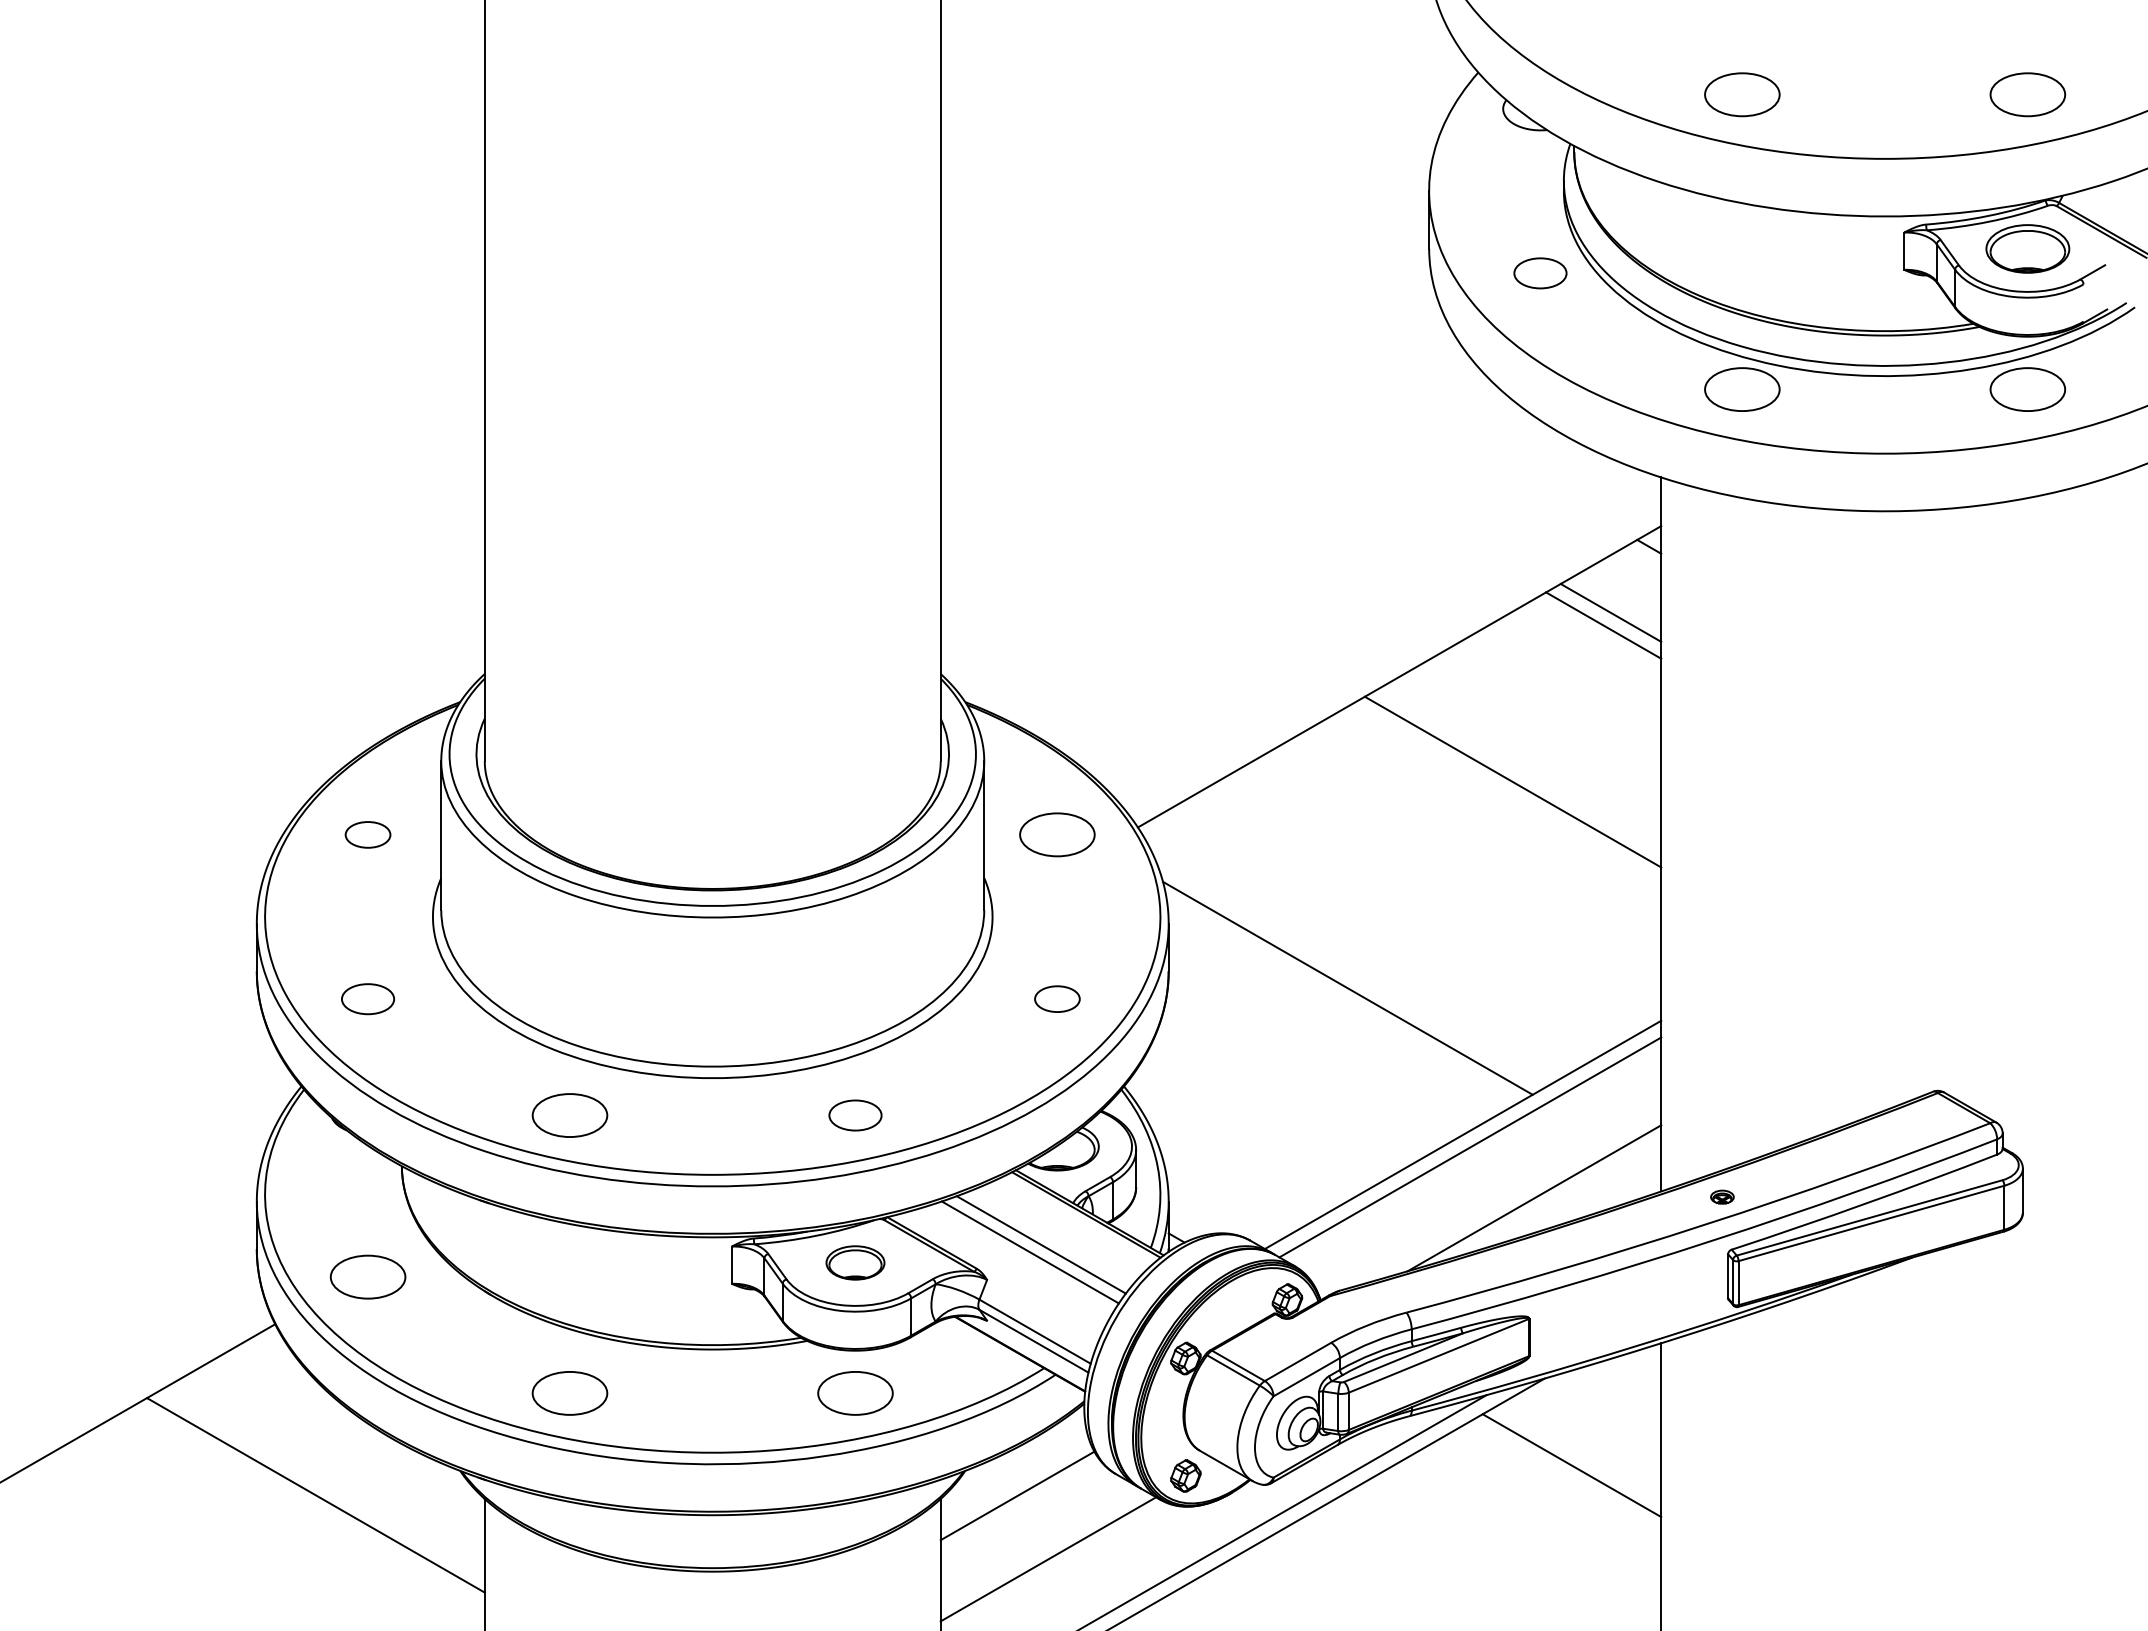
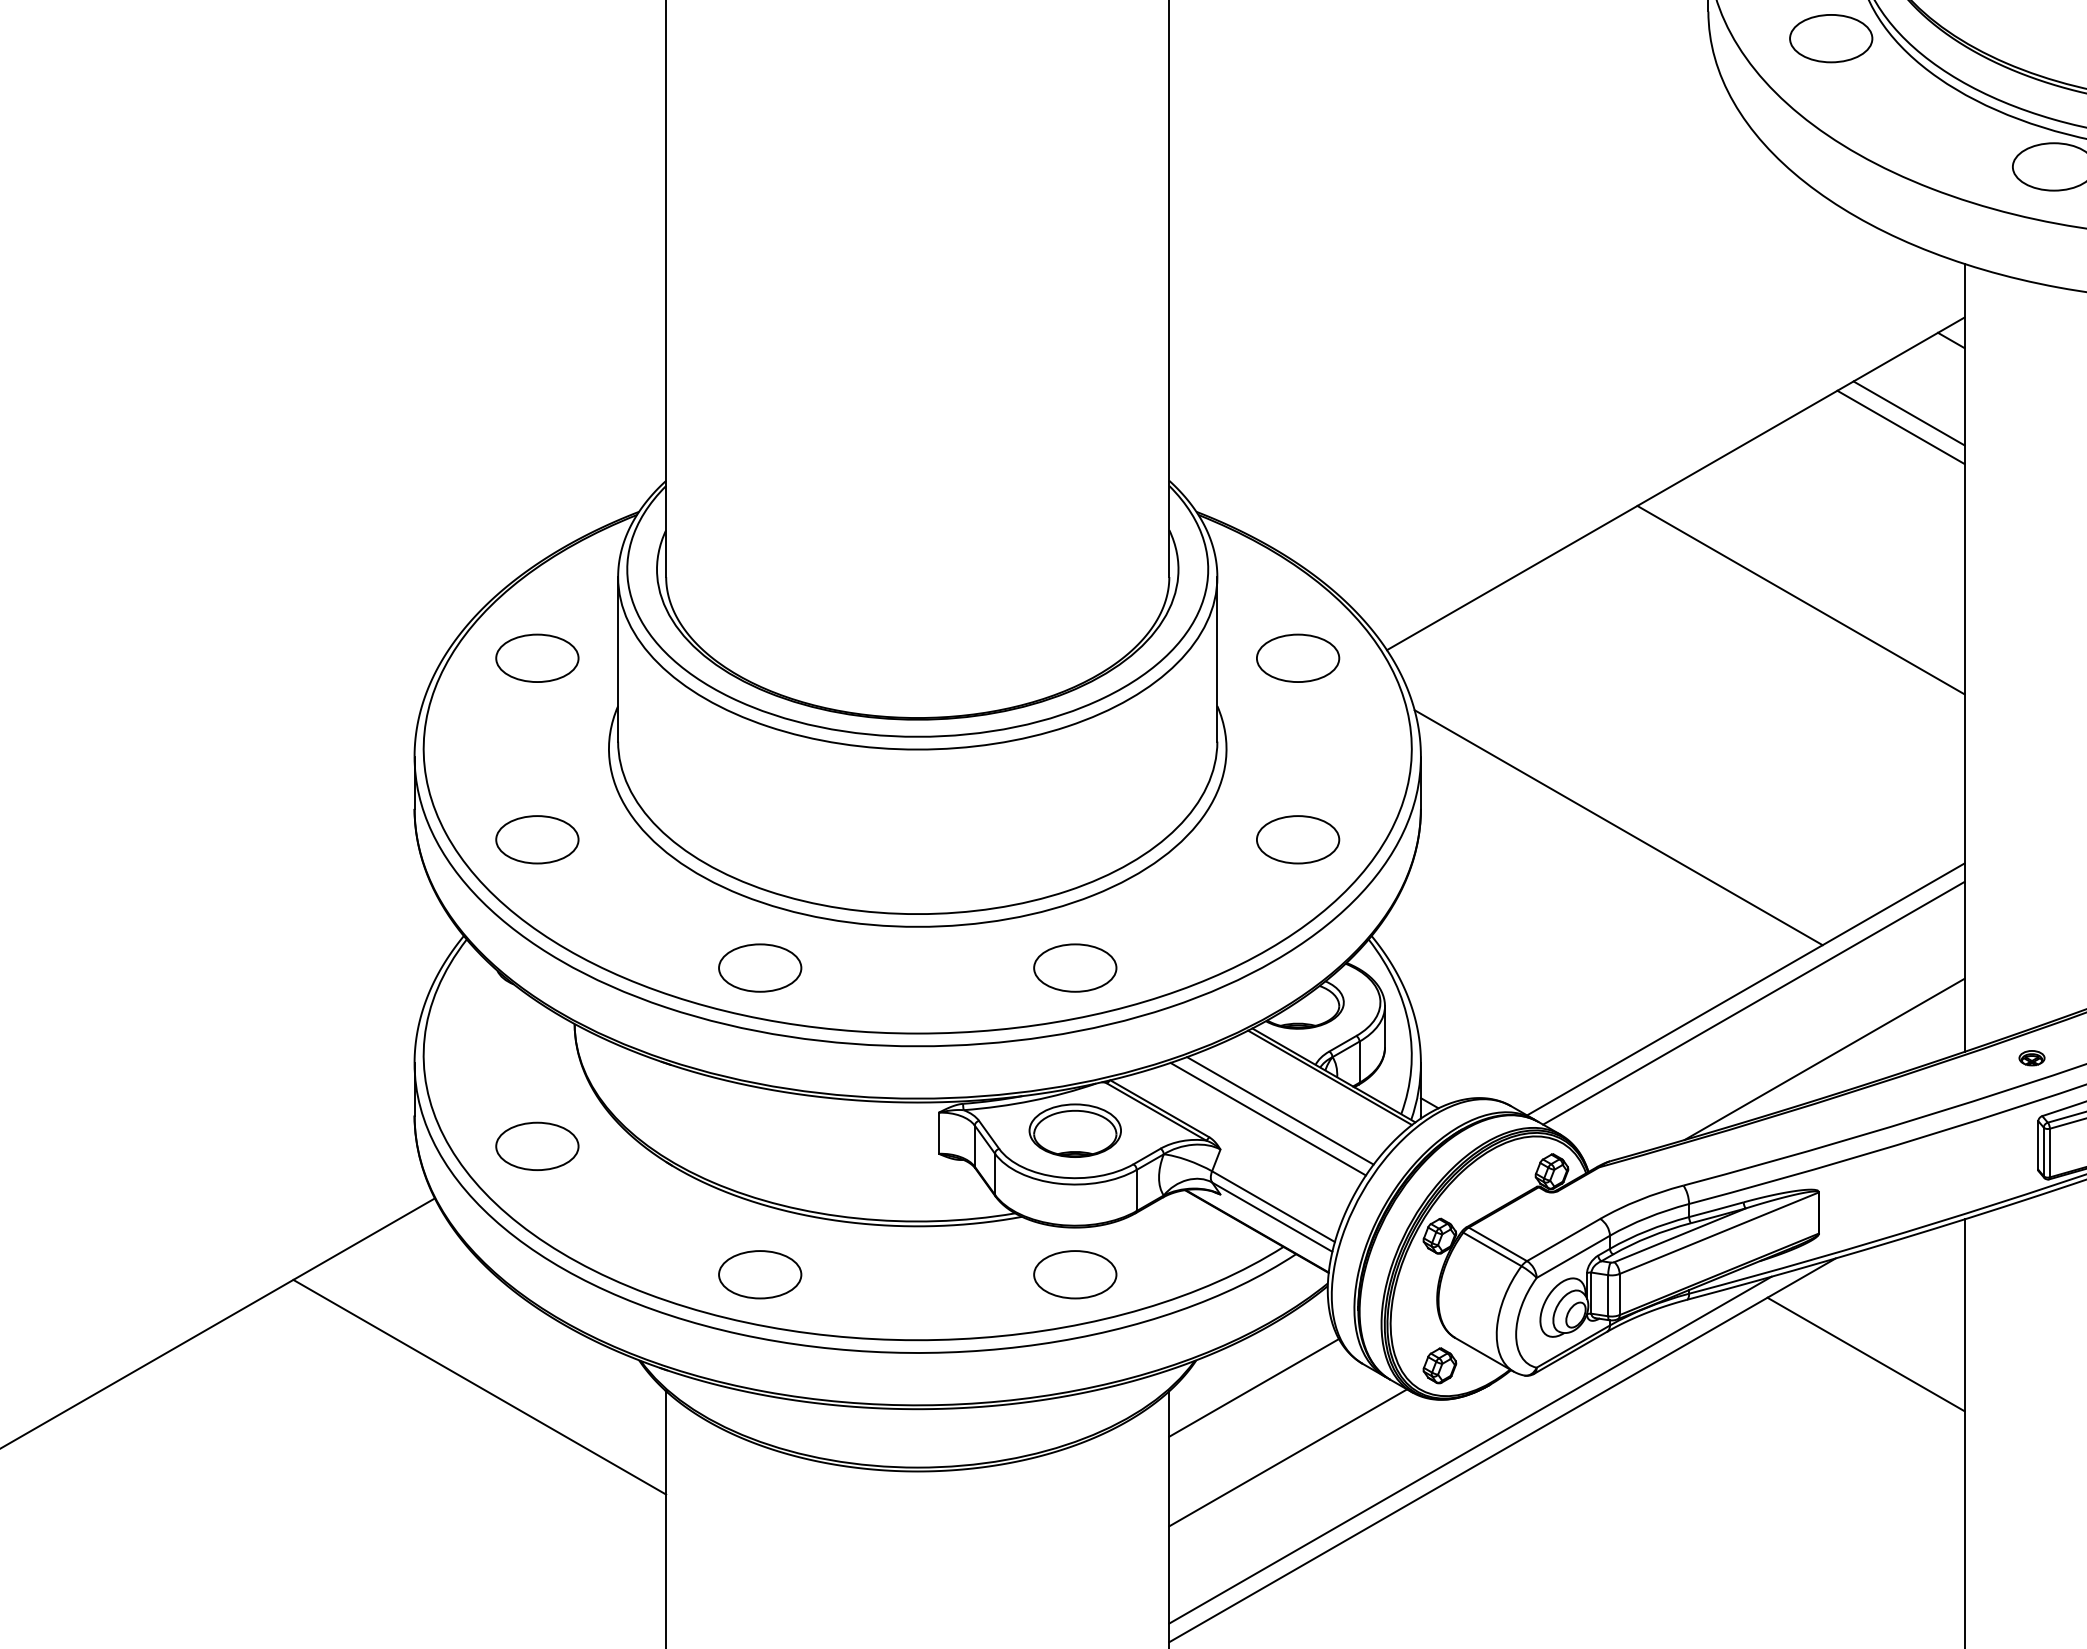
part: (1540, 273) -> (1831, 38), size x1.43
part: (367, 834) -> (536, 657), size x1.67
part: (367, 998) -> (536, 838), size x1.43
part: (1057, 998) -> (1298, 838), size x1.67
part: (855, 1115) -> (1075, 968), size x1.43
part: (855, 1262) -> (1075, 1130), size x1.43

